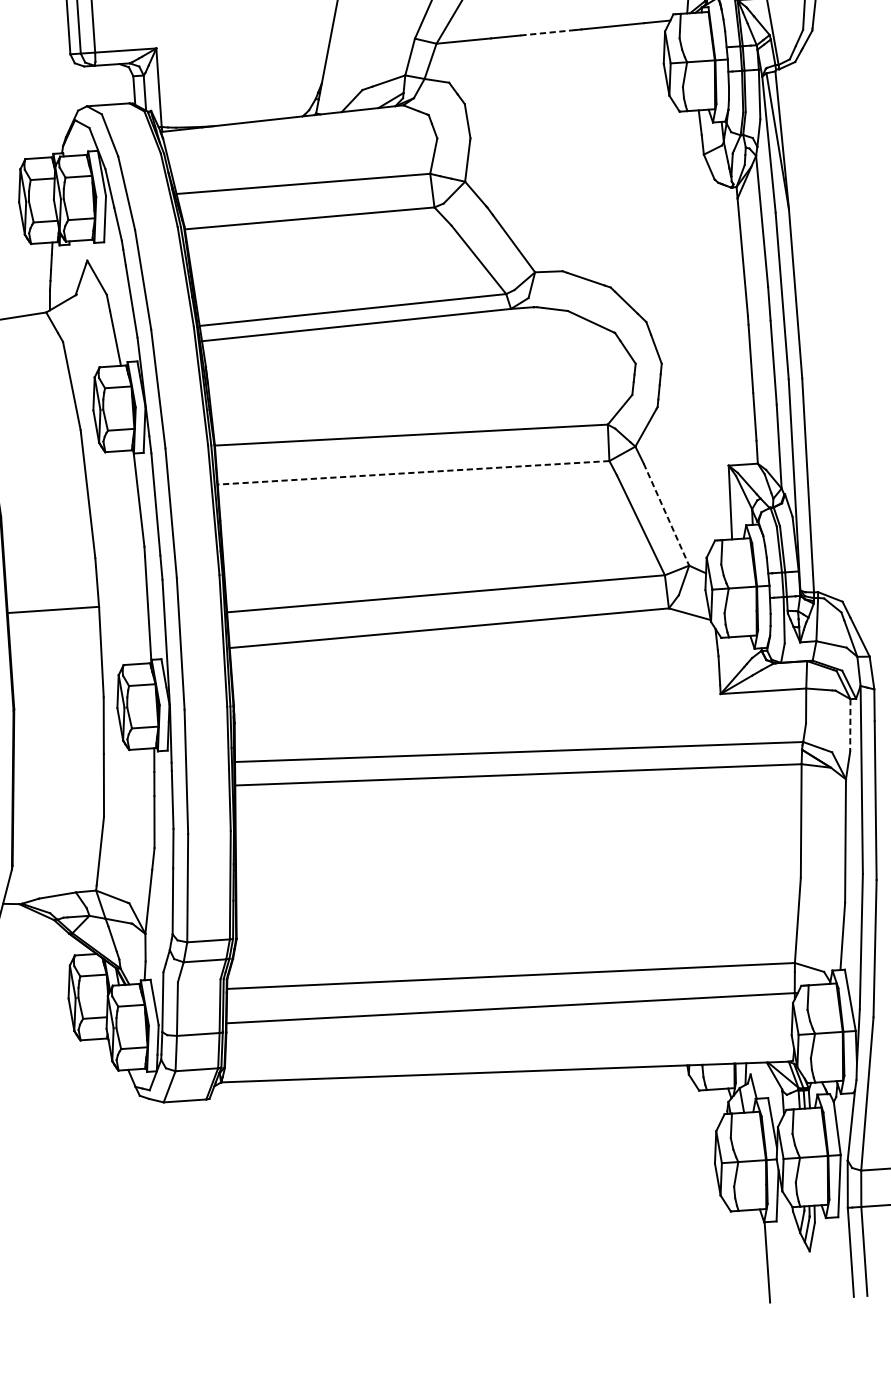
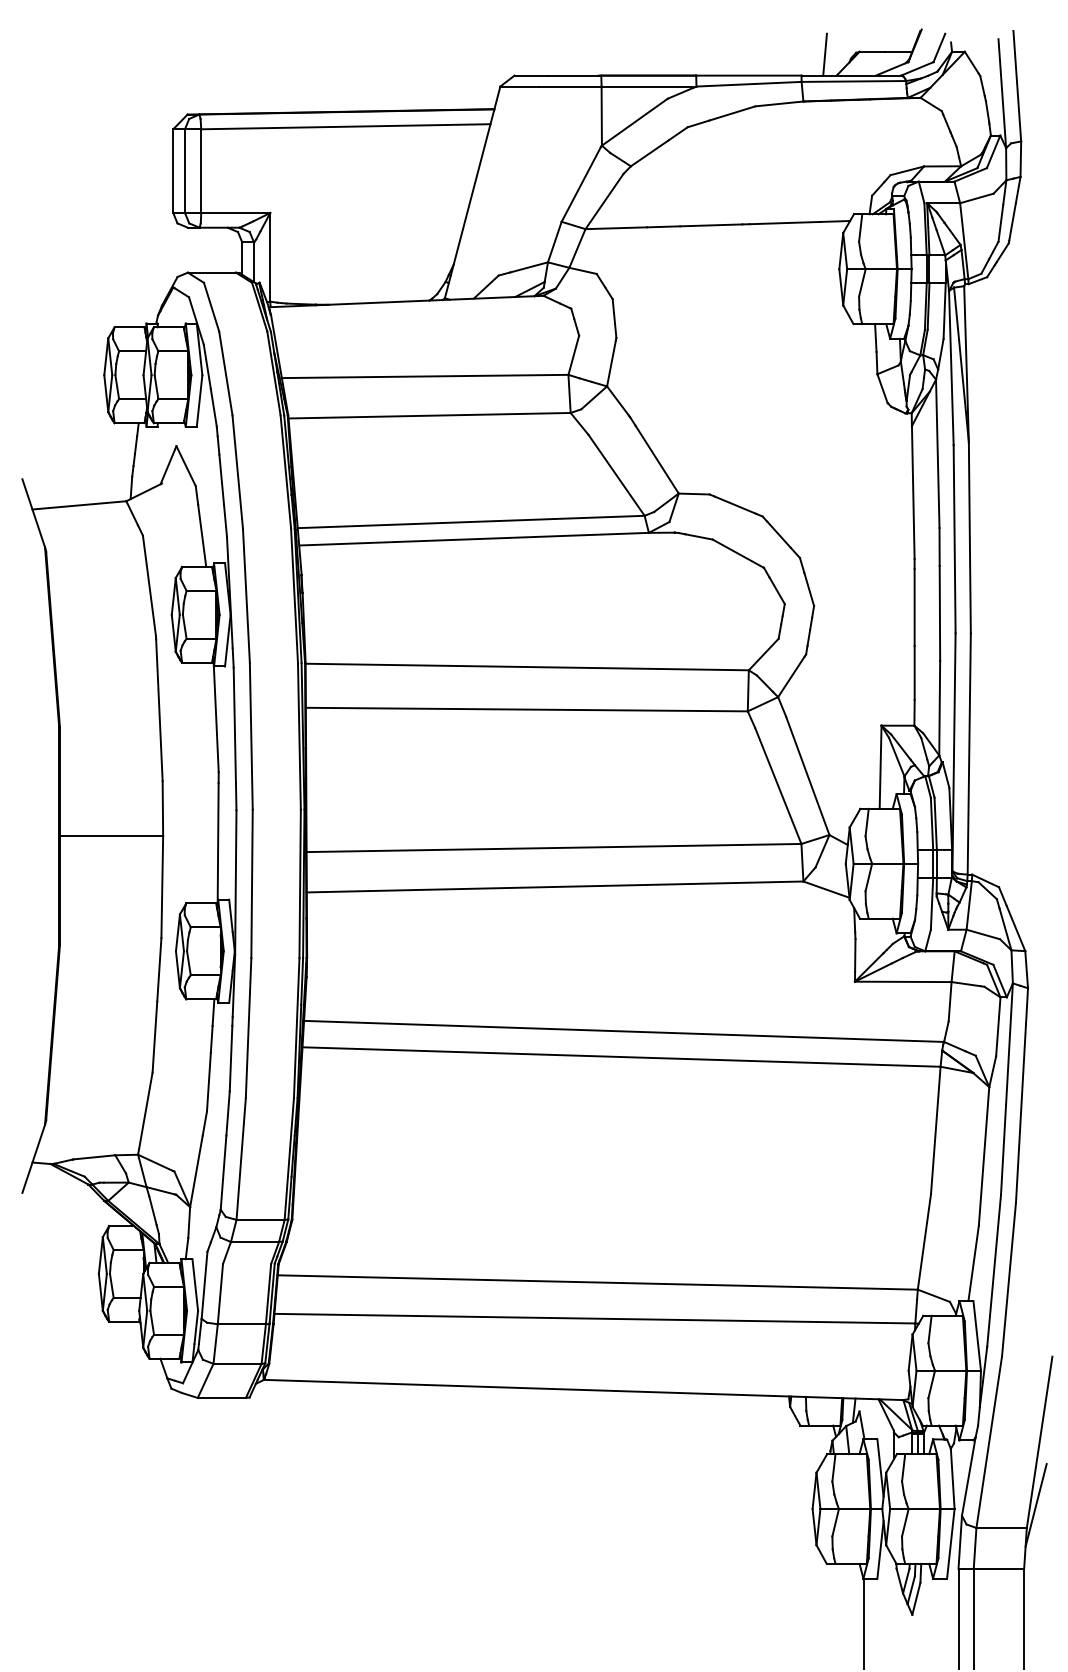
line: (547, 32) -> (711, 225), dashed -> solid
line: (413, 472) -> (526, 709), dashed -> solid
line: (666, 515) -> (807, 776), dashed -> solid
line: (850, 725) -> (998, 1026), dashed -> solid

